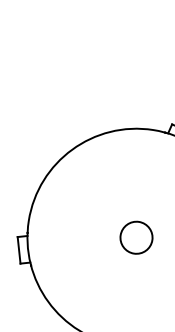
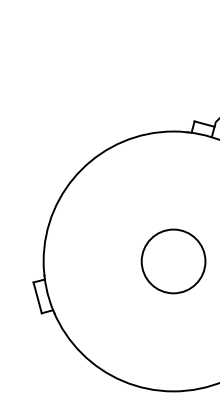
circle: (136, 237) -> (173, 261), size x1.67

